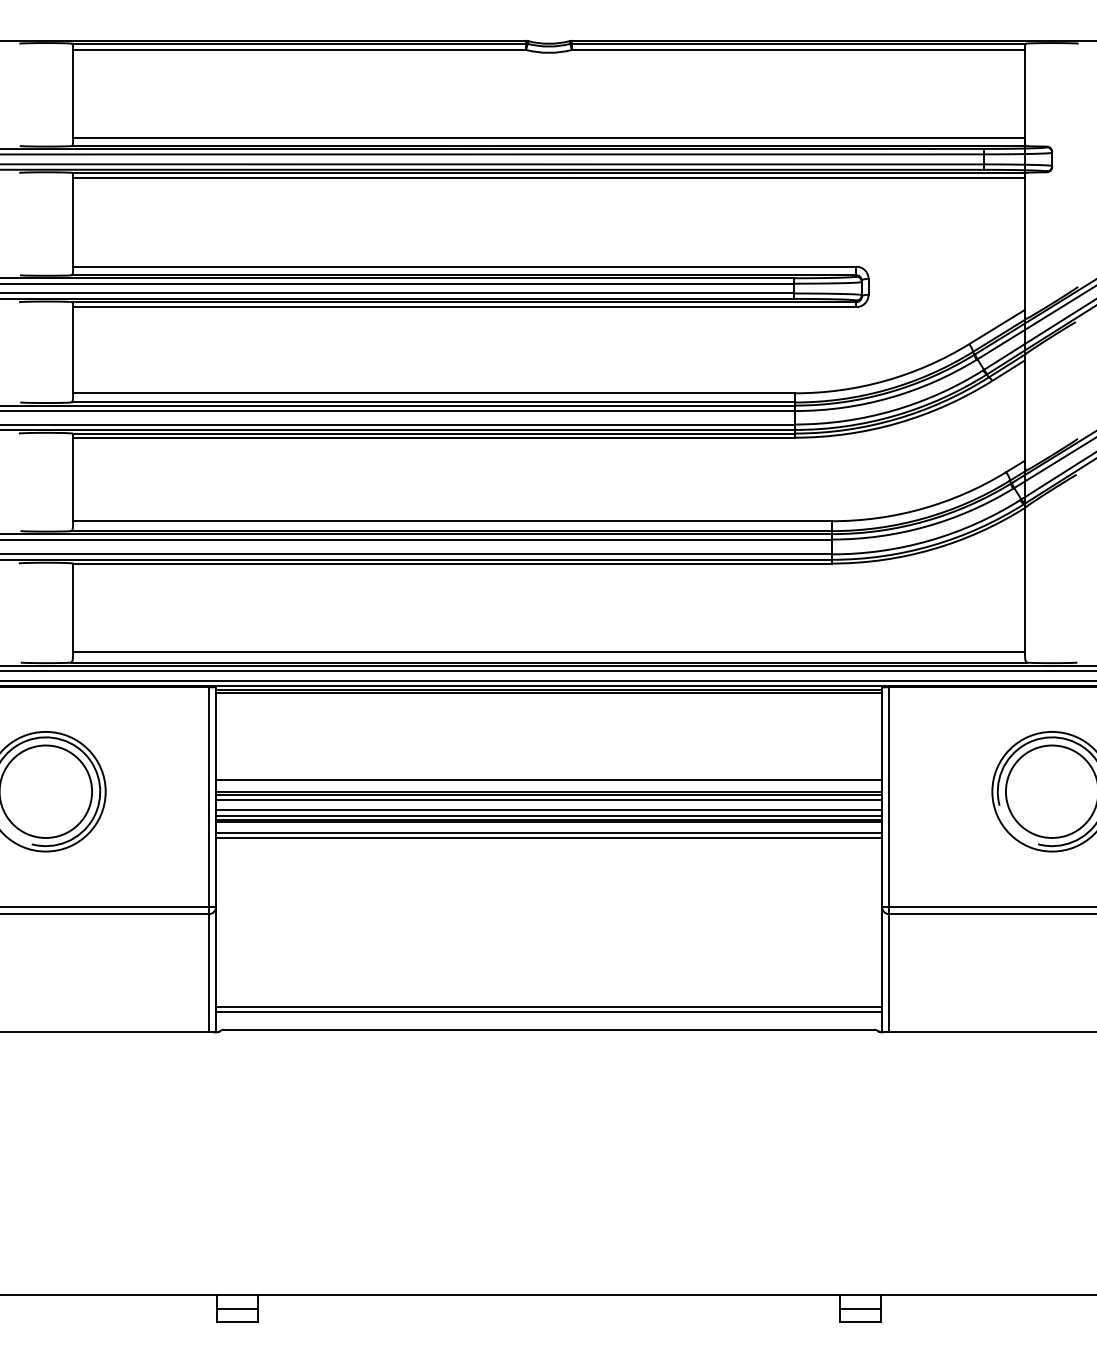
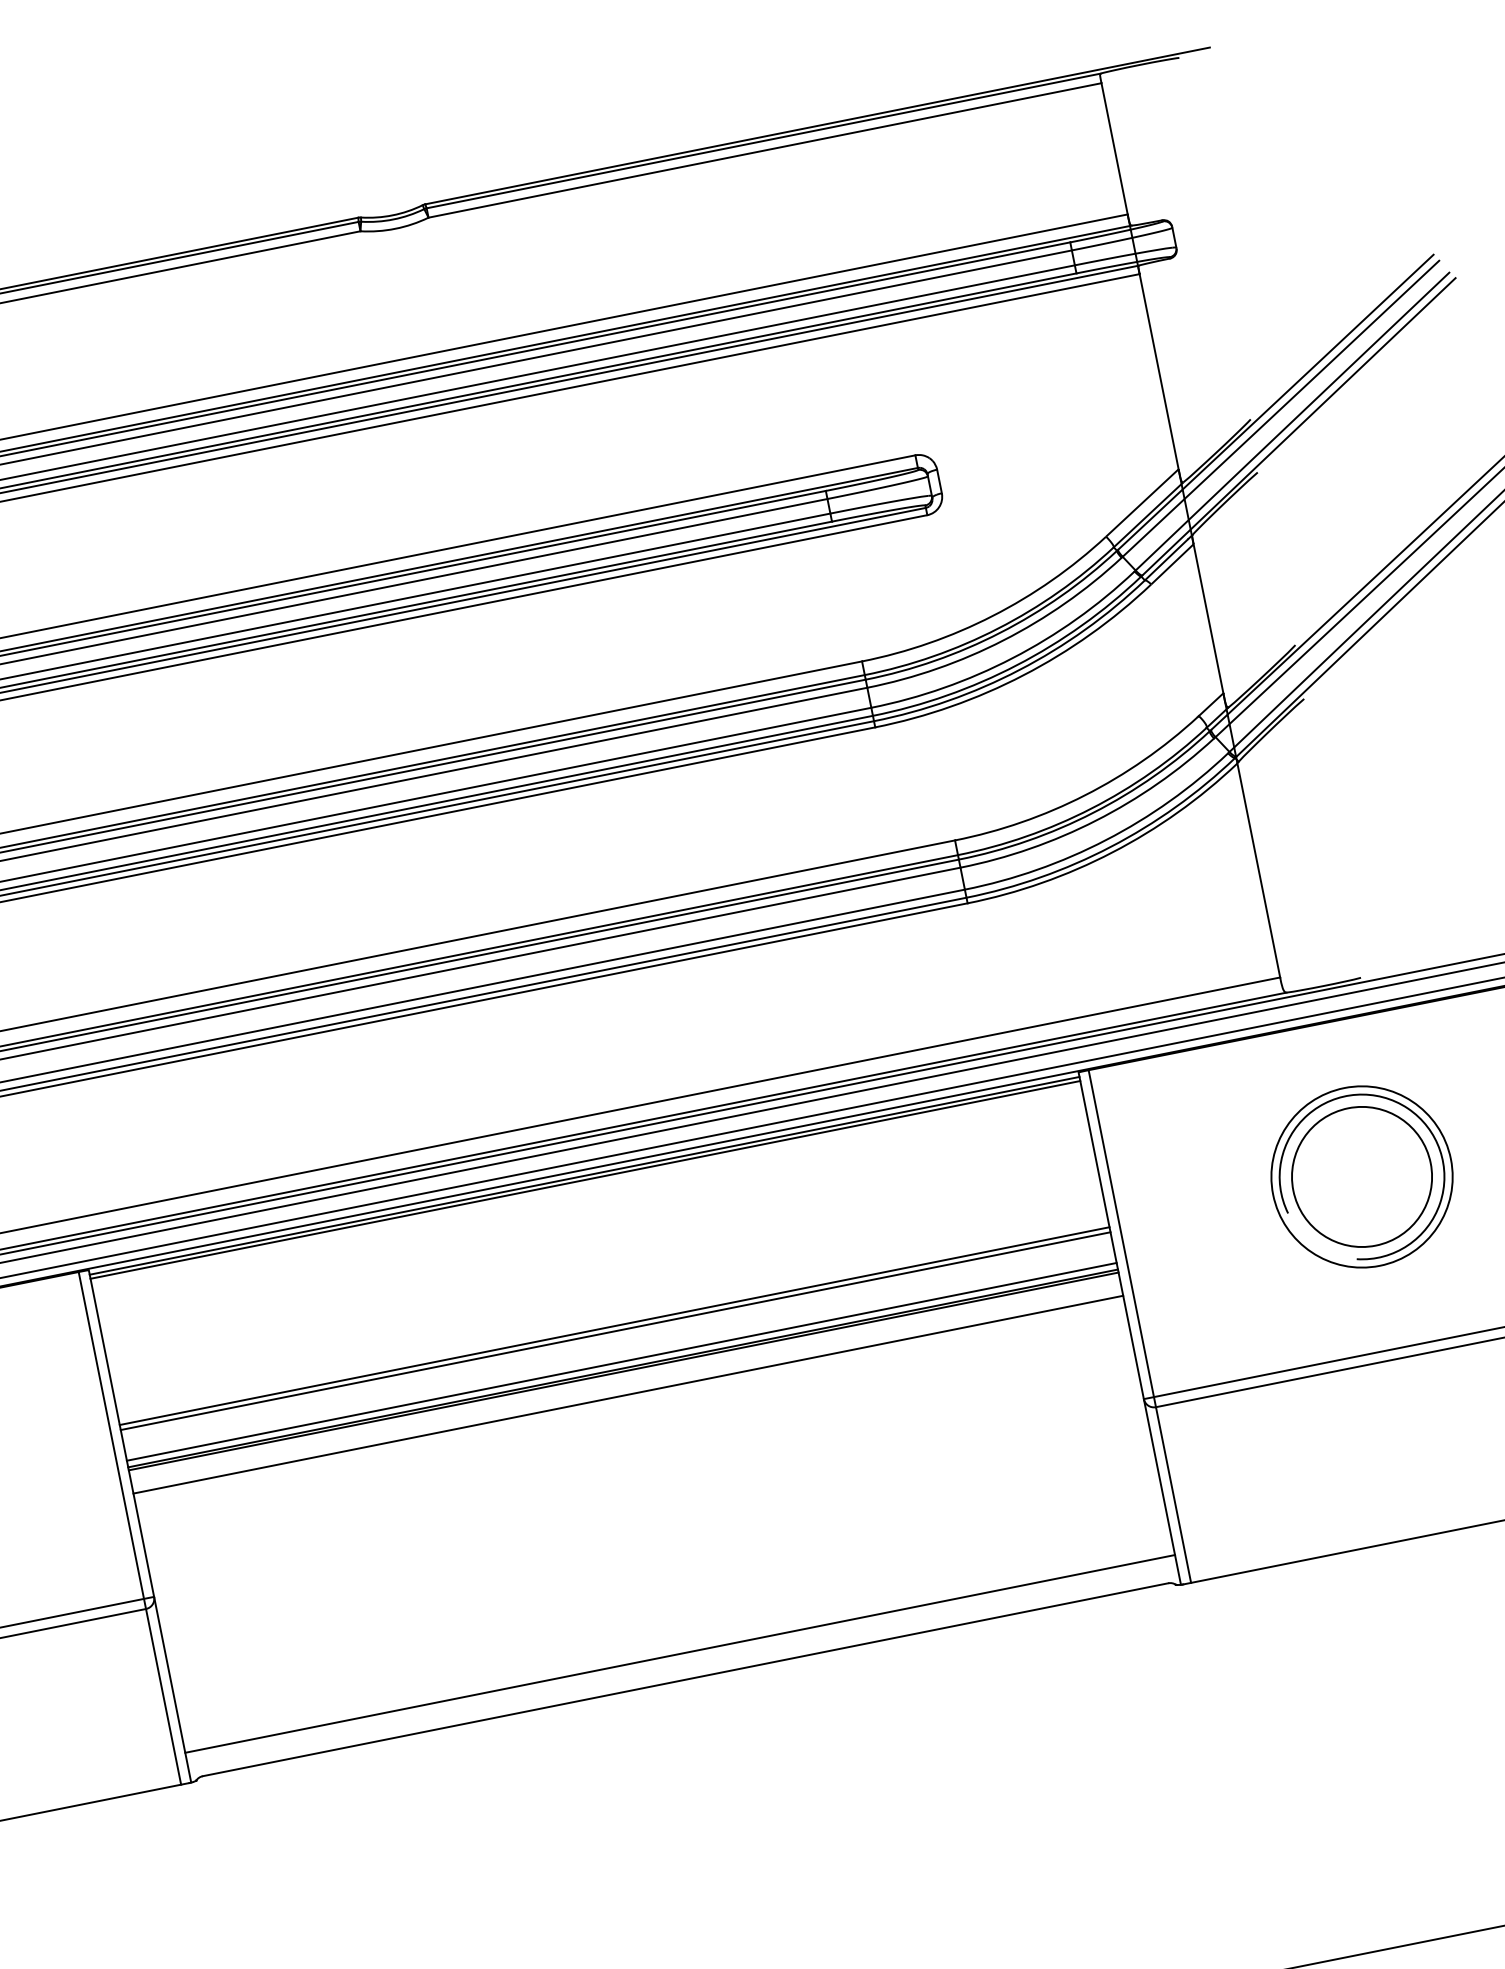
line: (548, 780) -> (610, 1309), removed
line: (548, 800) -> (616, 1339), removed
line: (548, 810) -> (619, 1354), removed
line: (548, 833) -> (626, 1388), removed
line: (548, 1007) -> (677, 1646), removed

